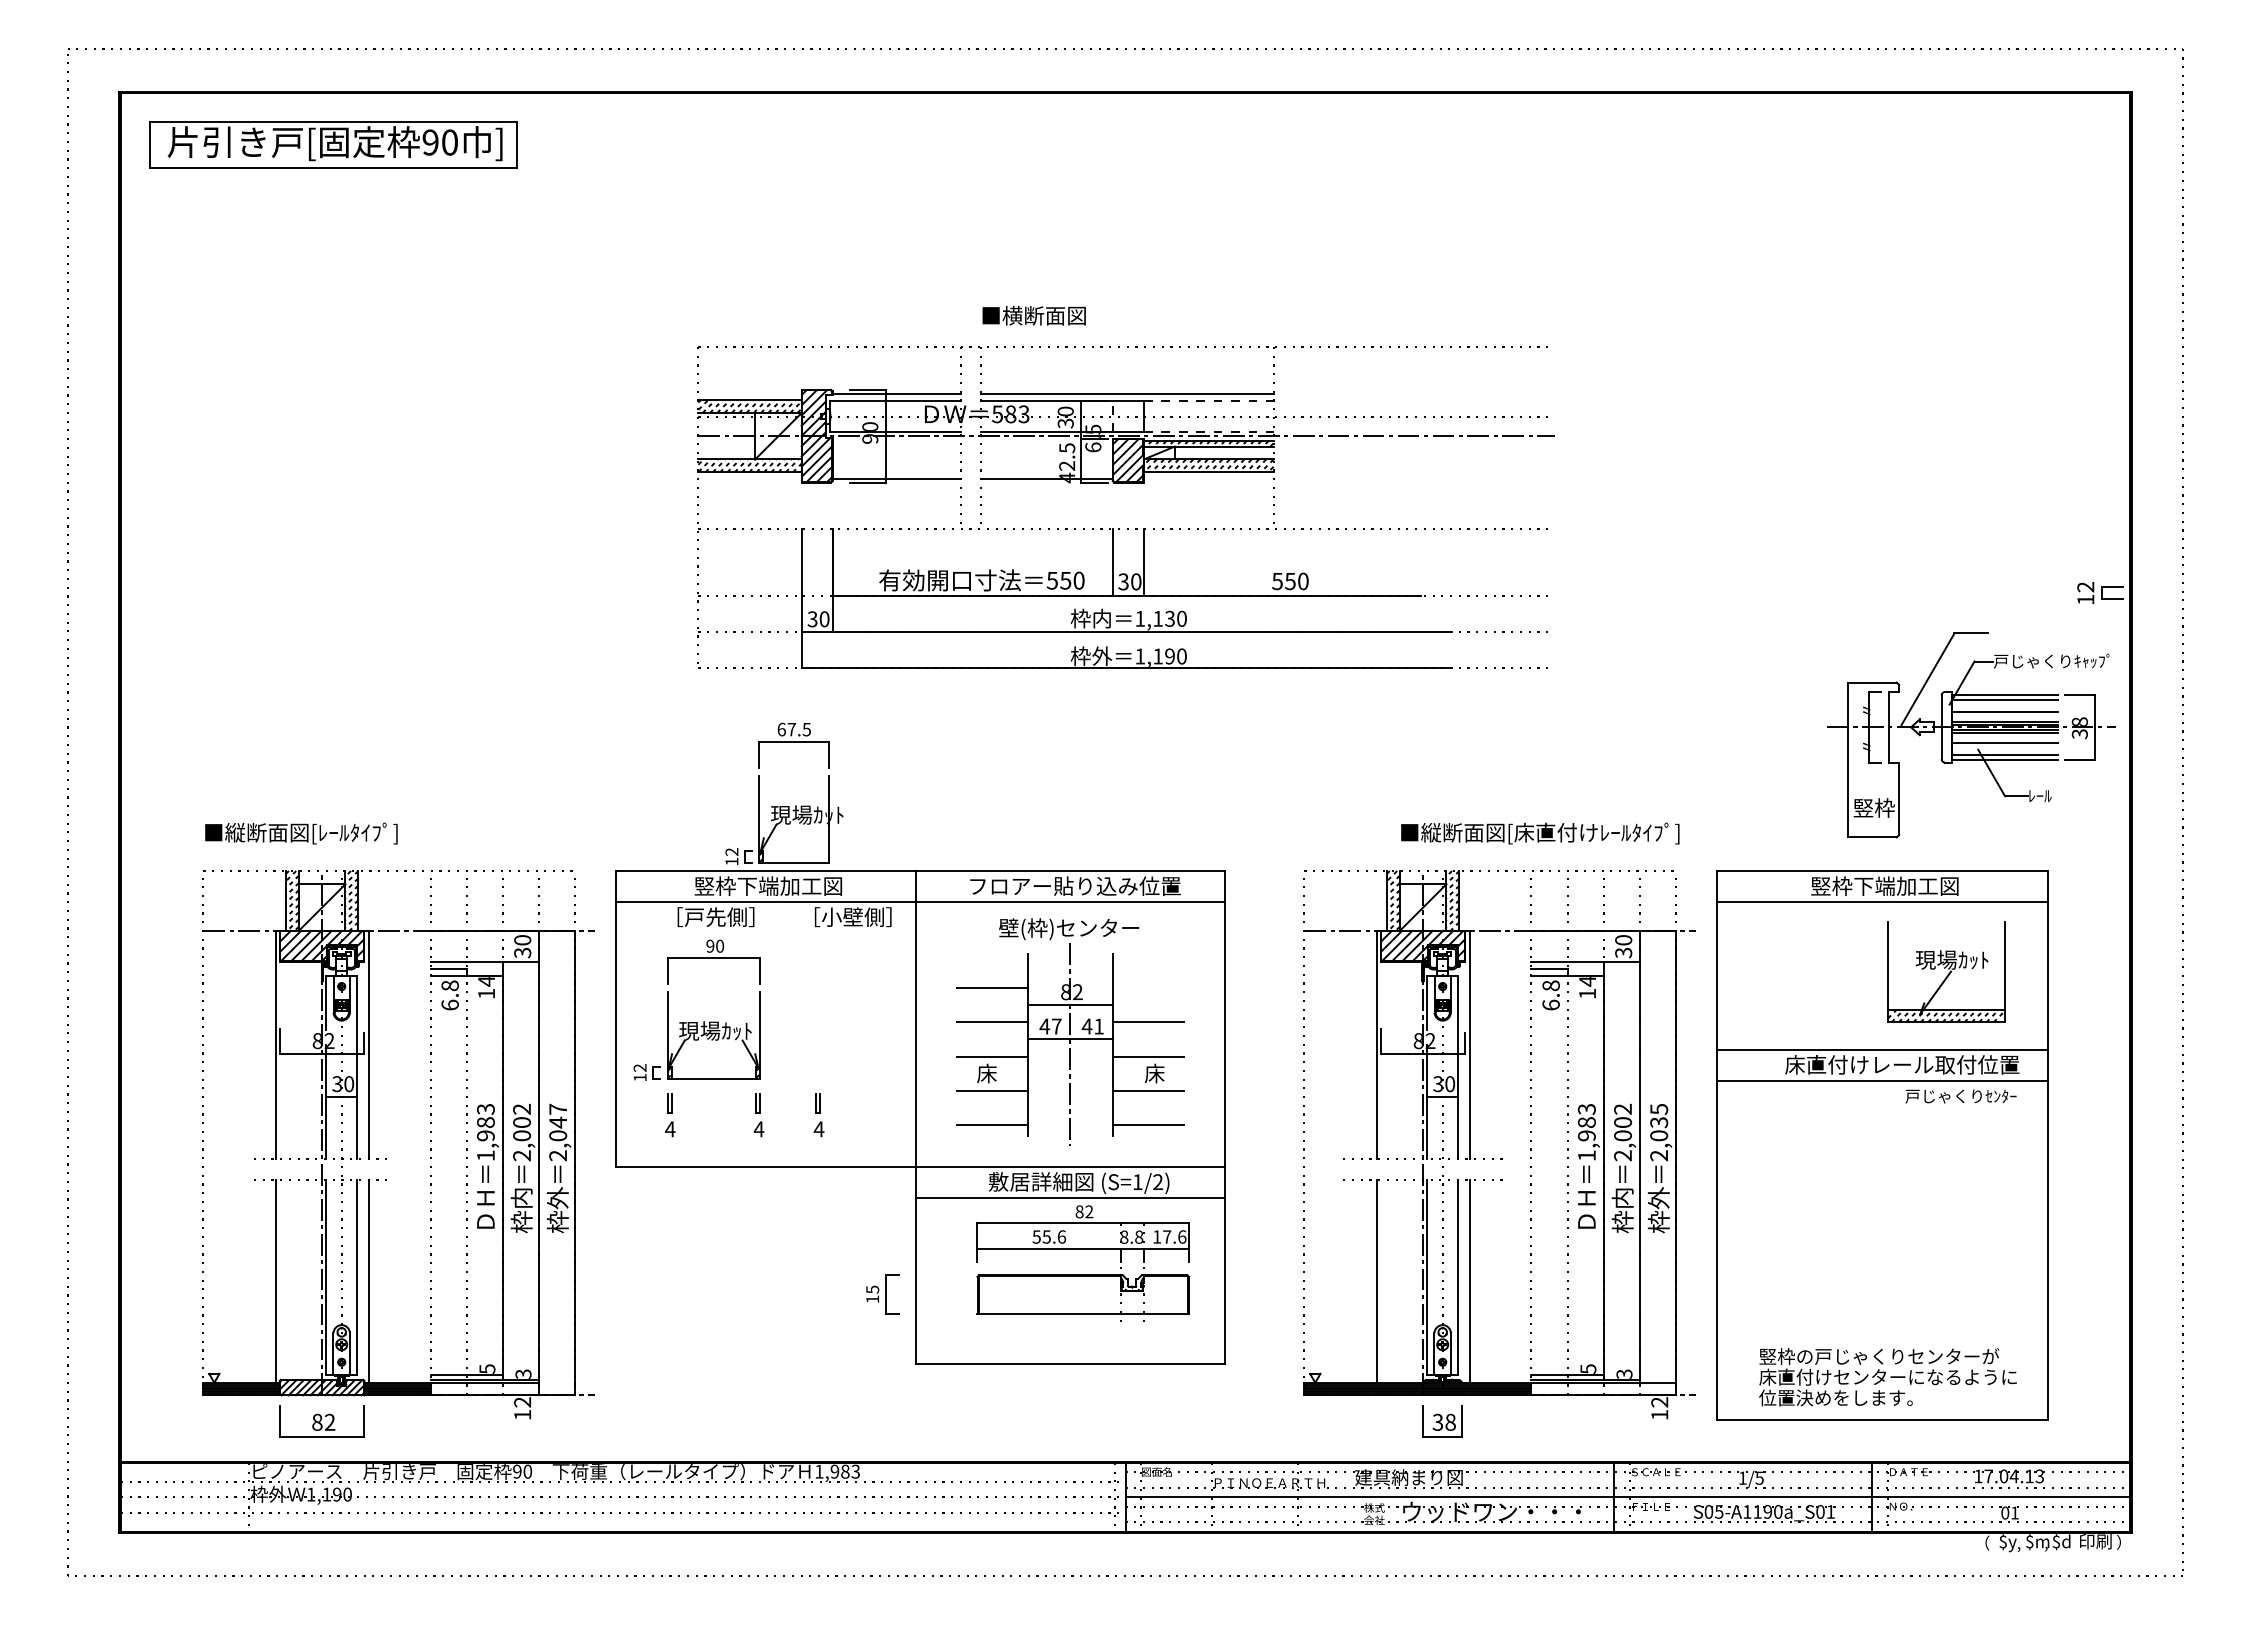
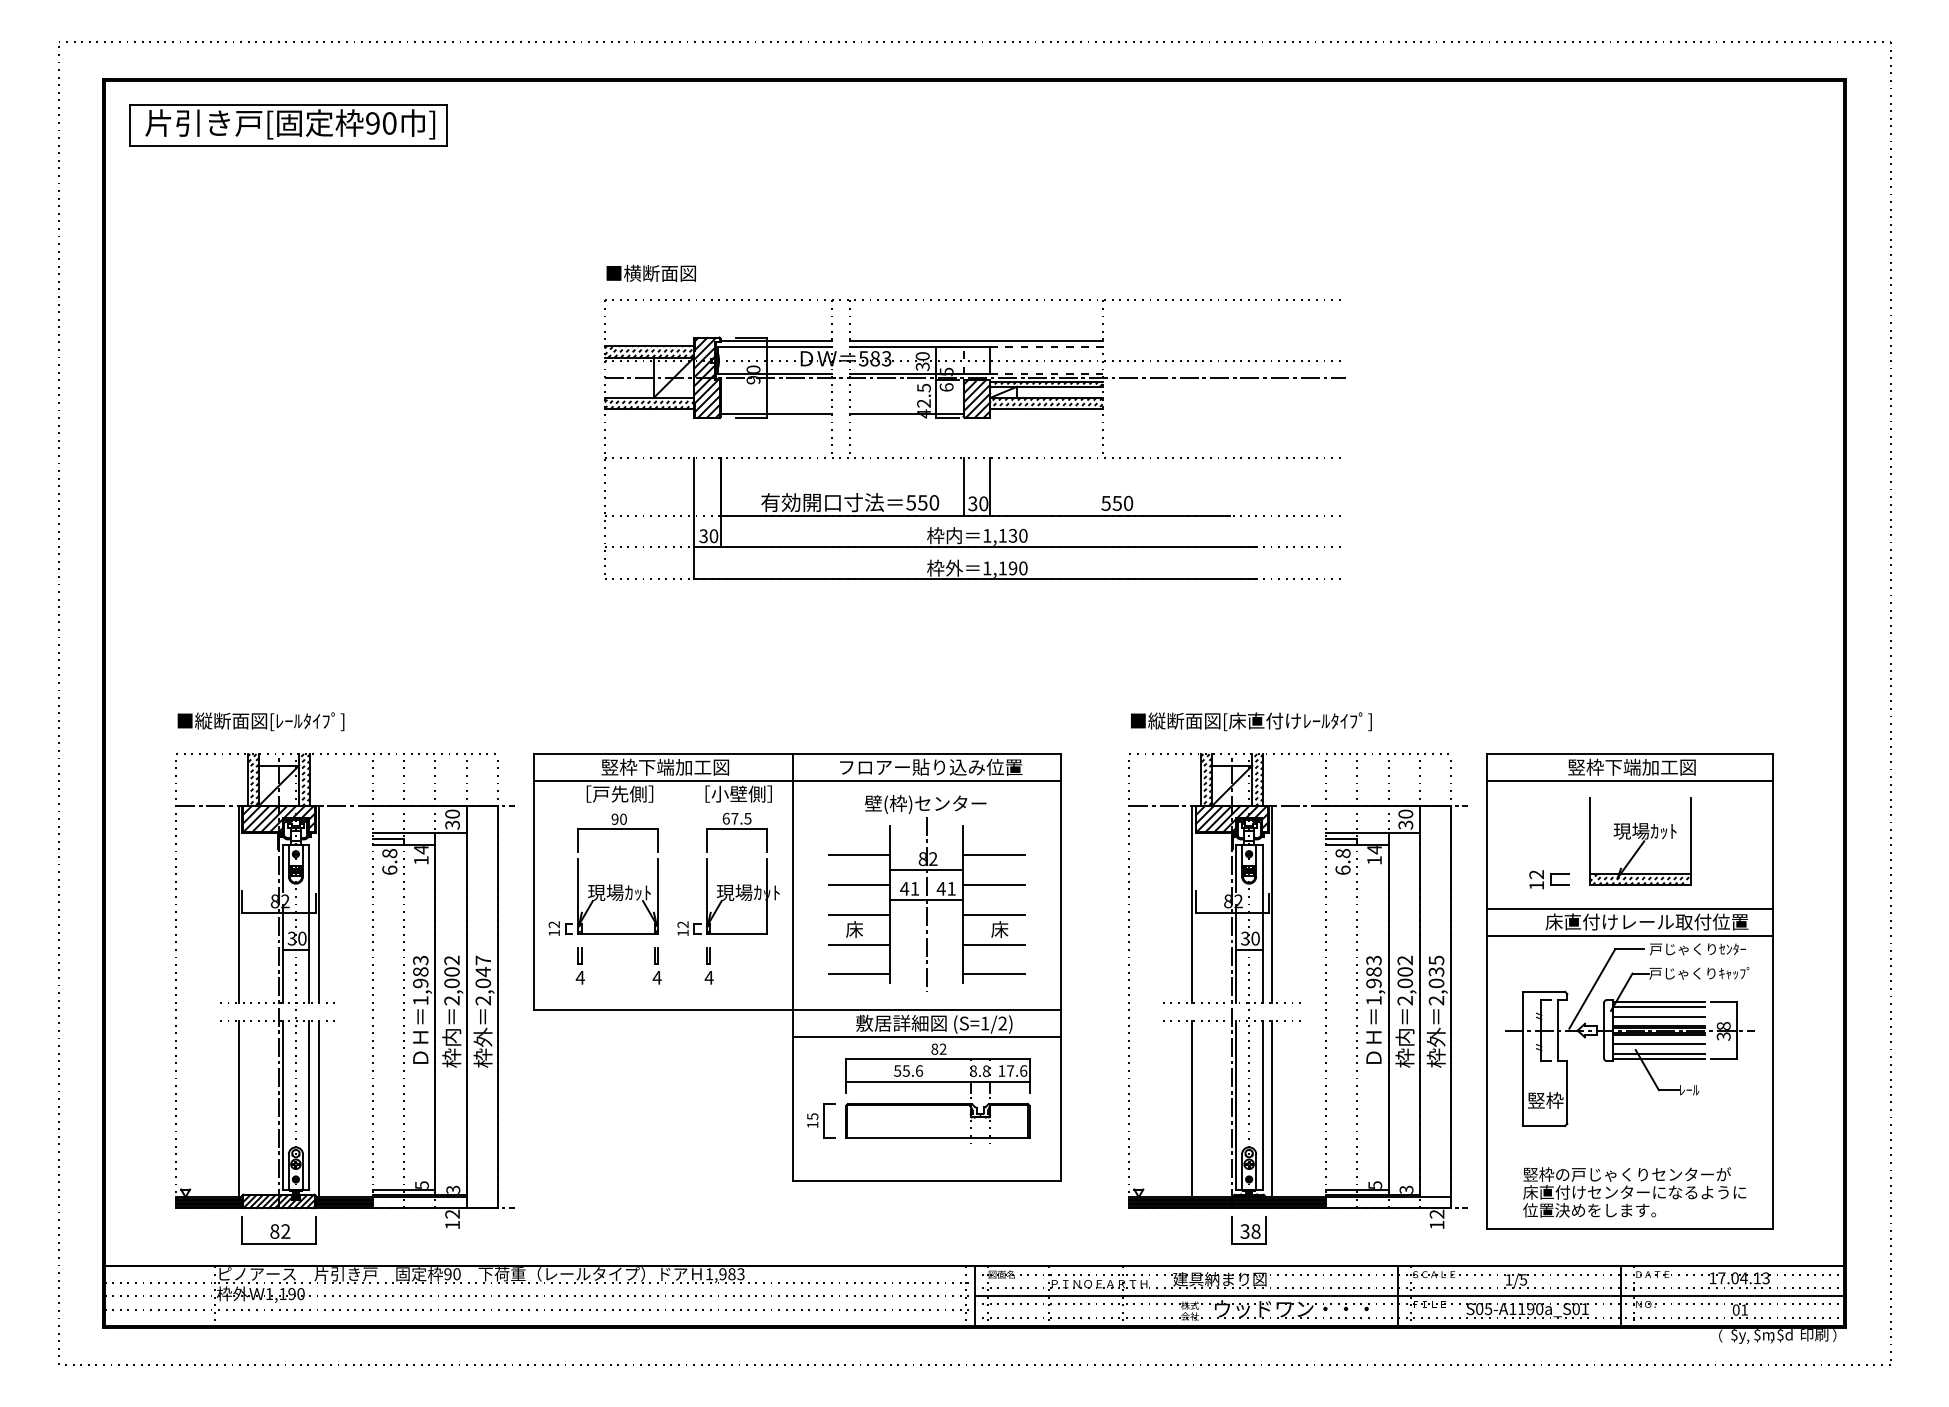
text: (1033, 315) -> (650, 273), moved
part: (2100, 593) -> (1549, 880), moved
part: (1971, 735) -> (1629, 1037), moved
part: (784, 806) -> (728, 885), moved
text: (1540, 833) -> (1251, 721), moved
part: (1946, 971) -> (1640, 841), moved
line: (1147, 987) -> (993, 855), added
text: (1056, 1026) -> (914, 888), 47 -> 41
part: (882, 1294) -> (821, 1120), moved

